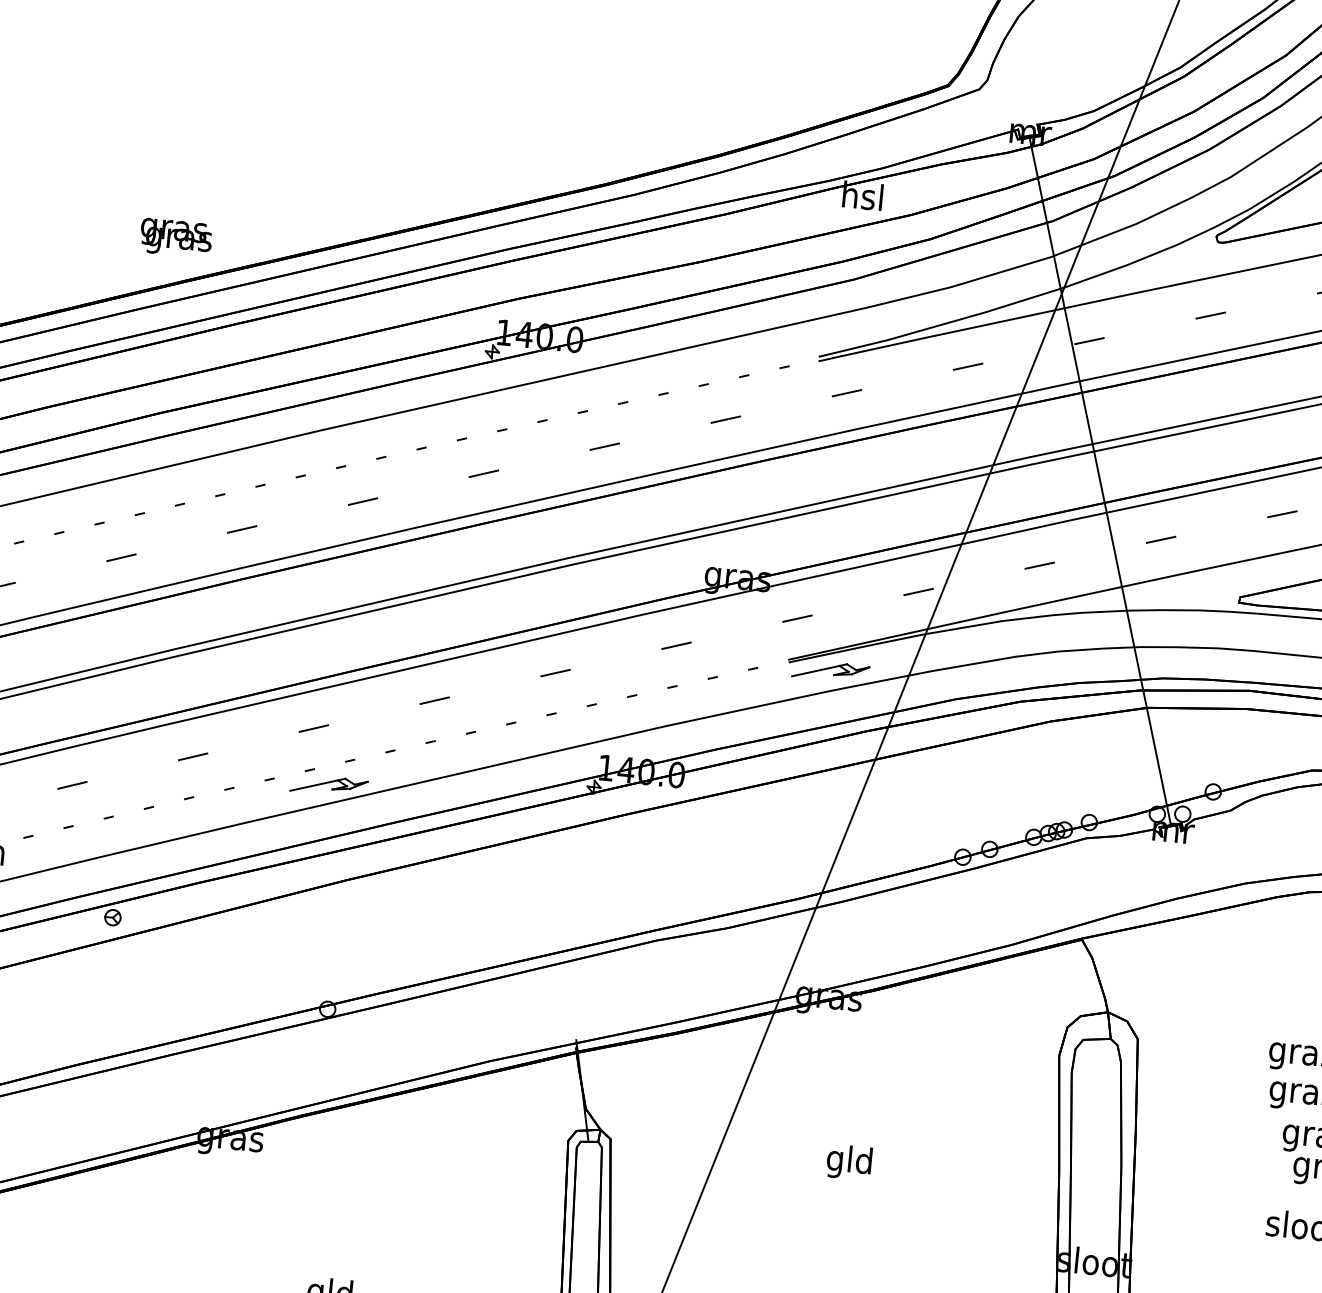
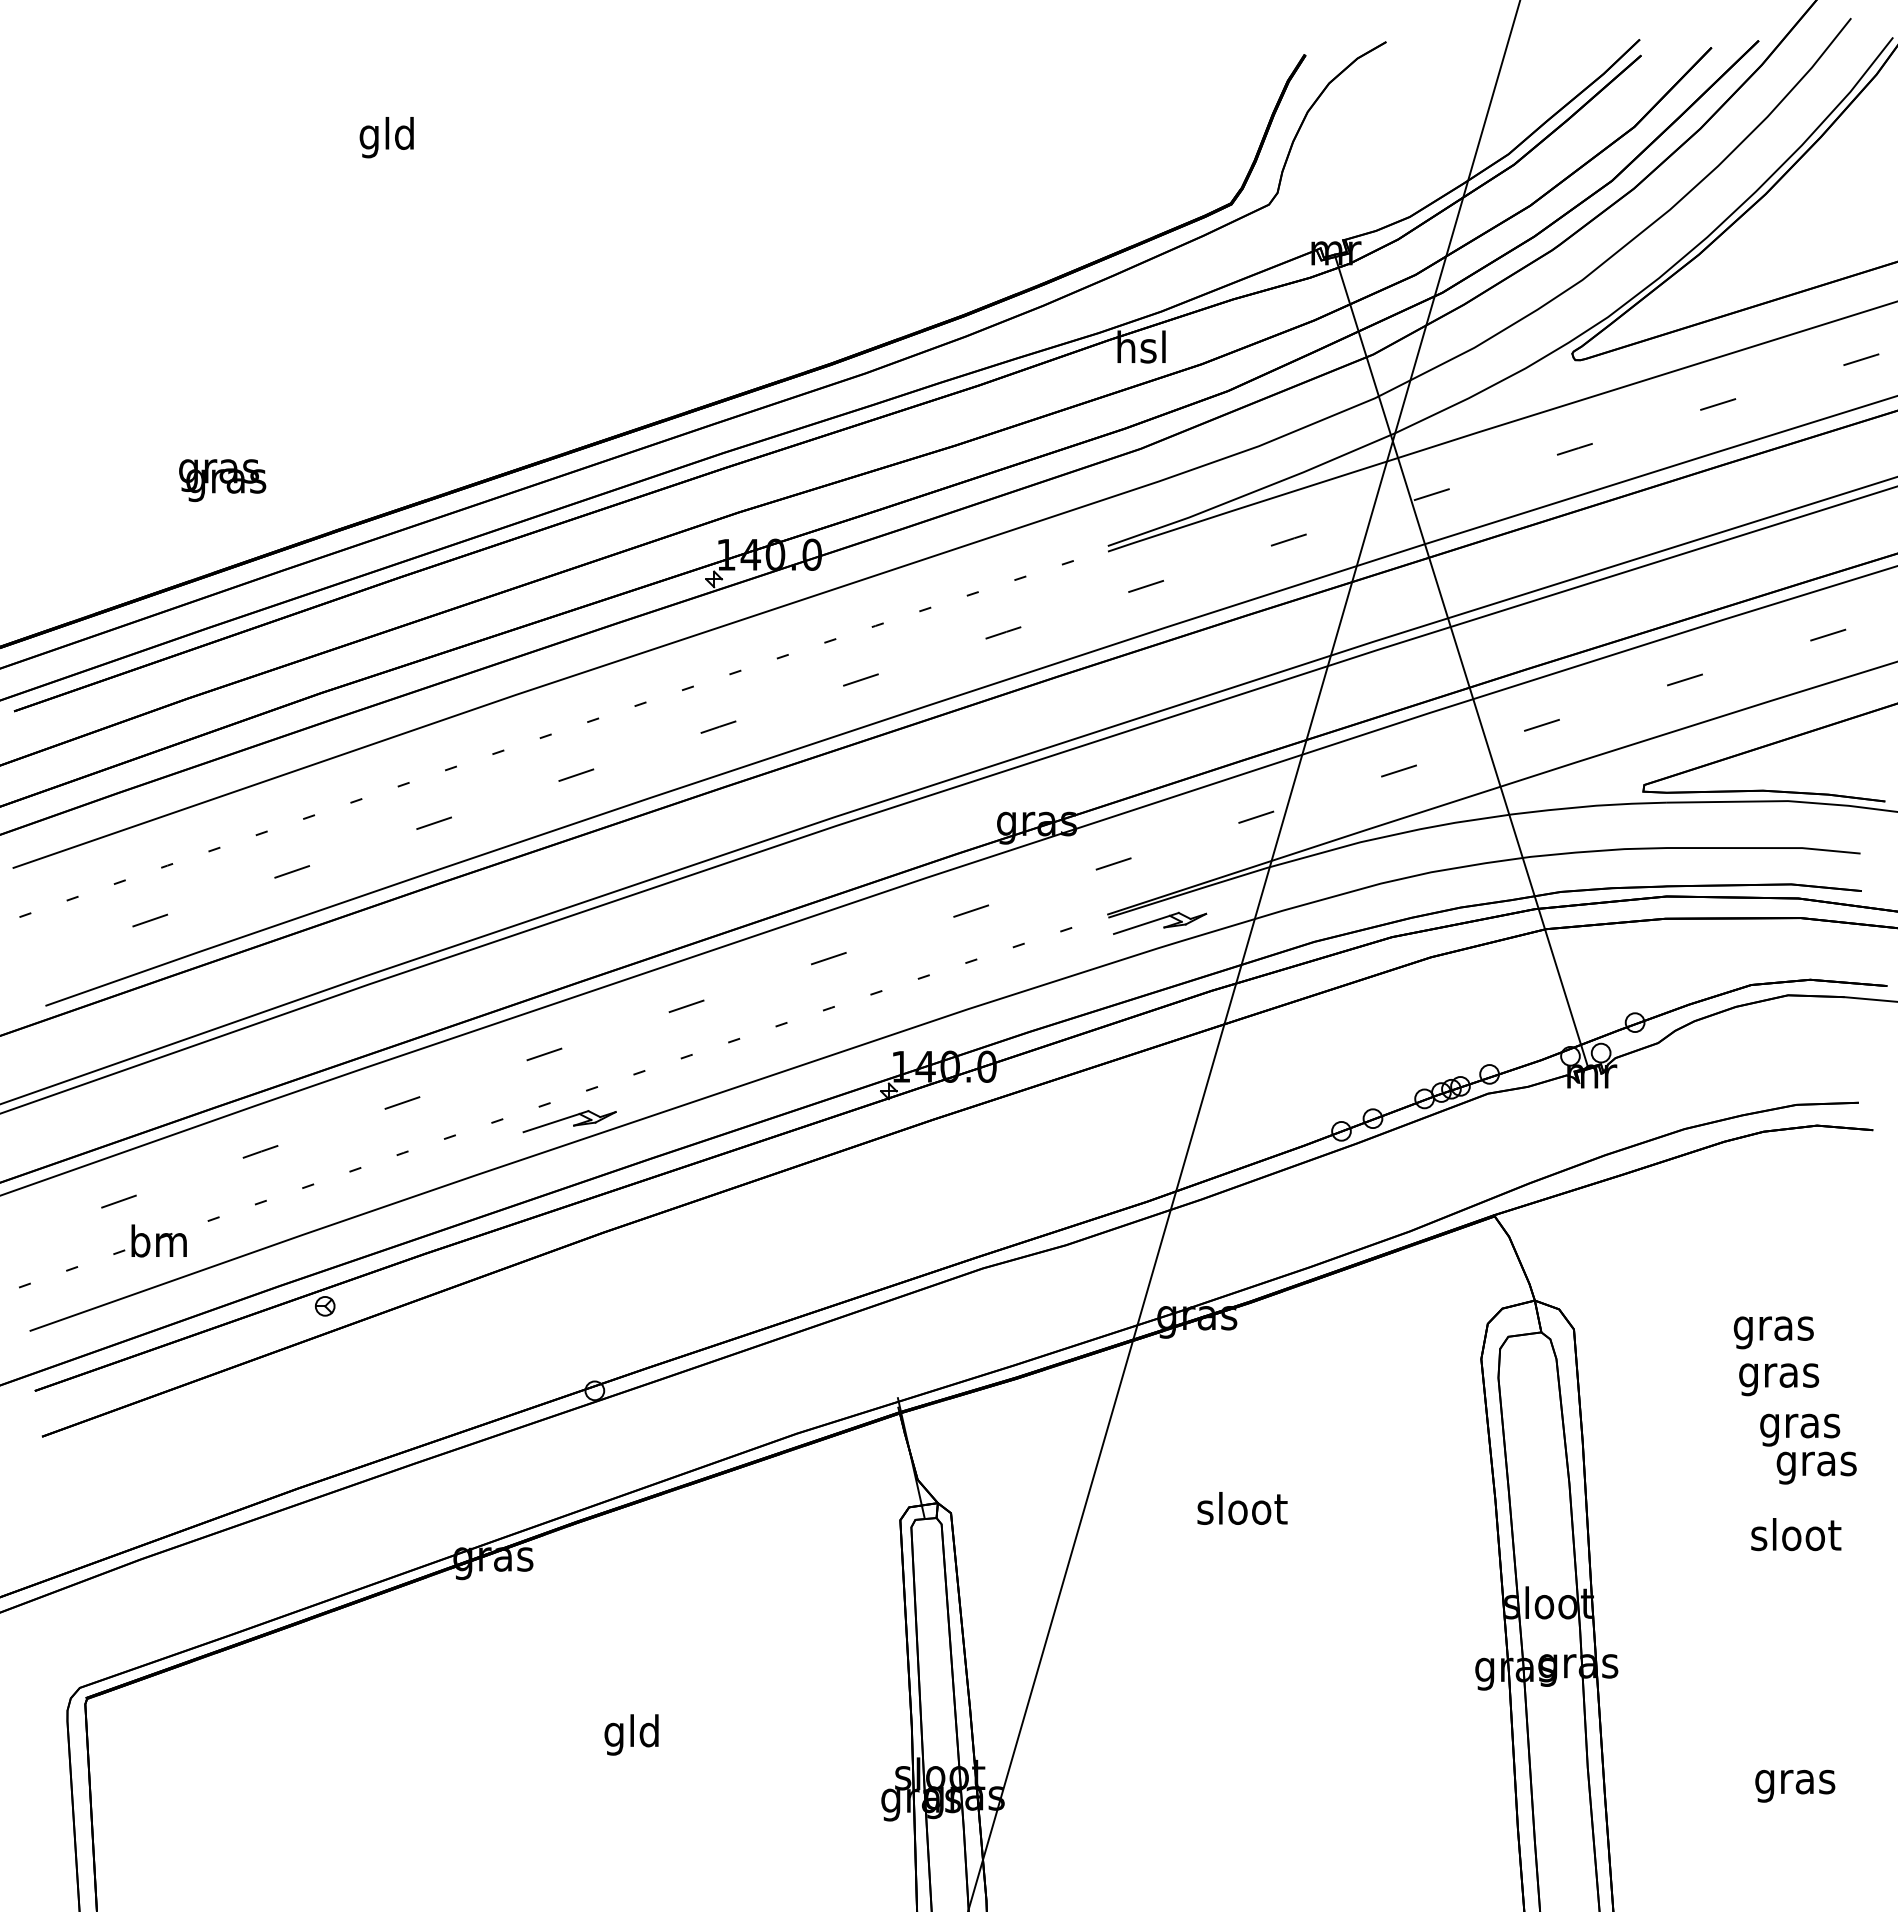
text: (176, 238) -> (222, 480), moved
text: (850, 1162) -> (1242, 1512), gld -> sloot

